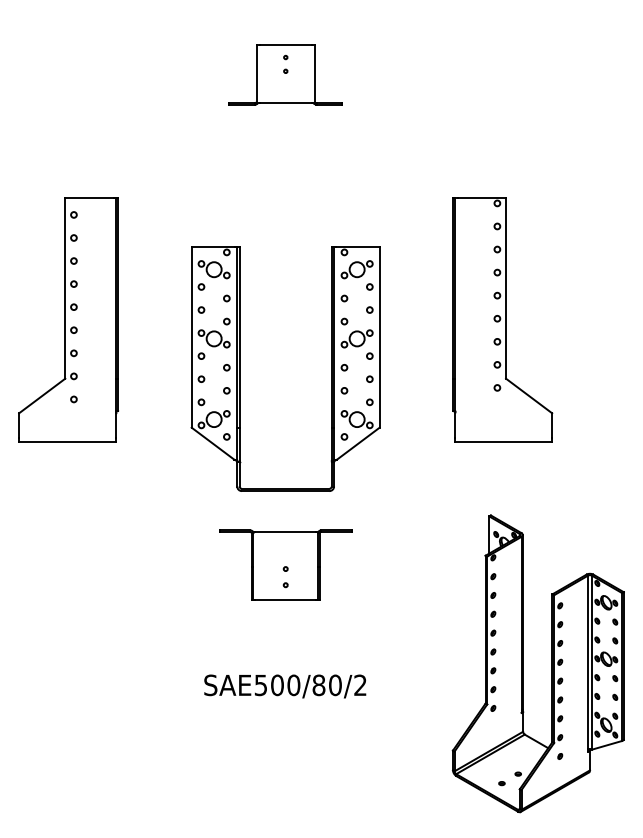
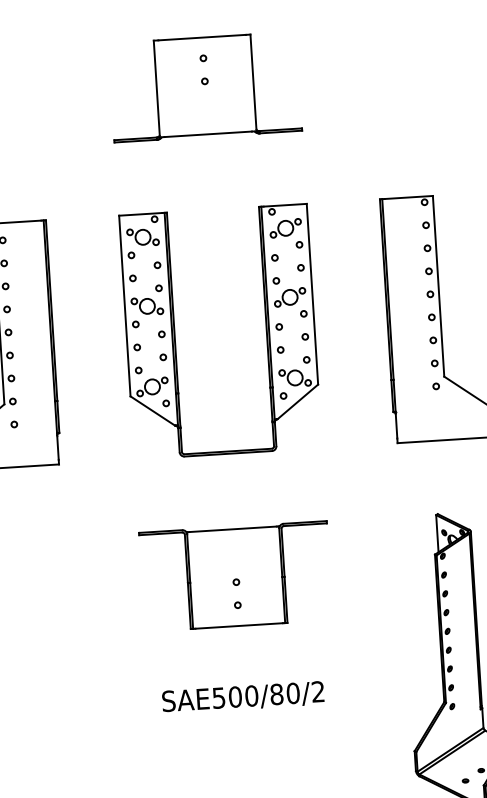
part: (285, 74) -> (205, 86), size x1.67
part: (240, 368) -> (175, 334), moved
part: (285, 564) -> (235, 575), size x1.43

